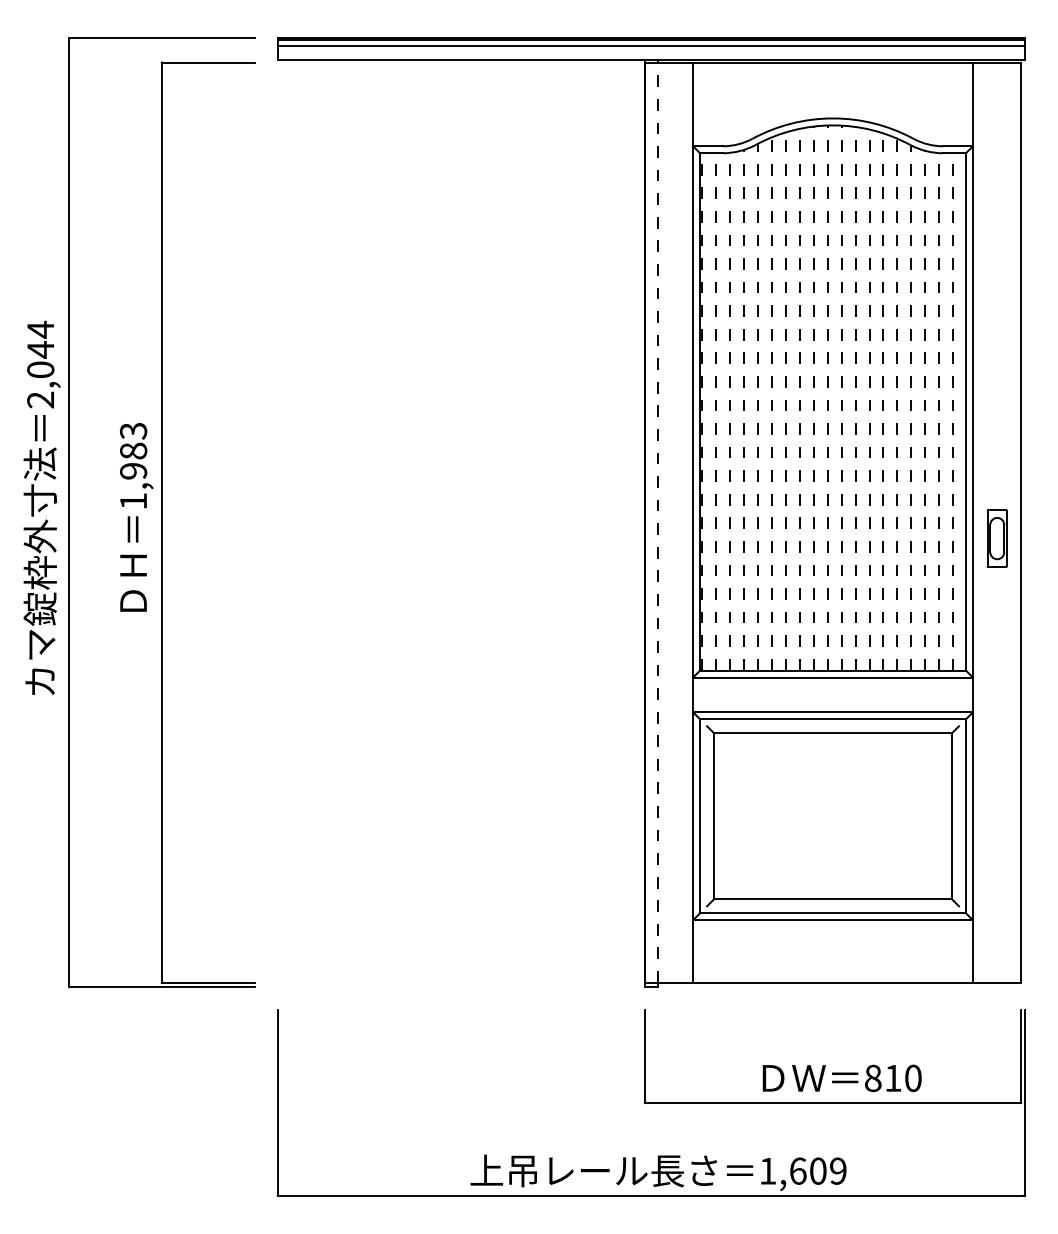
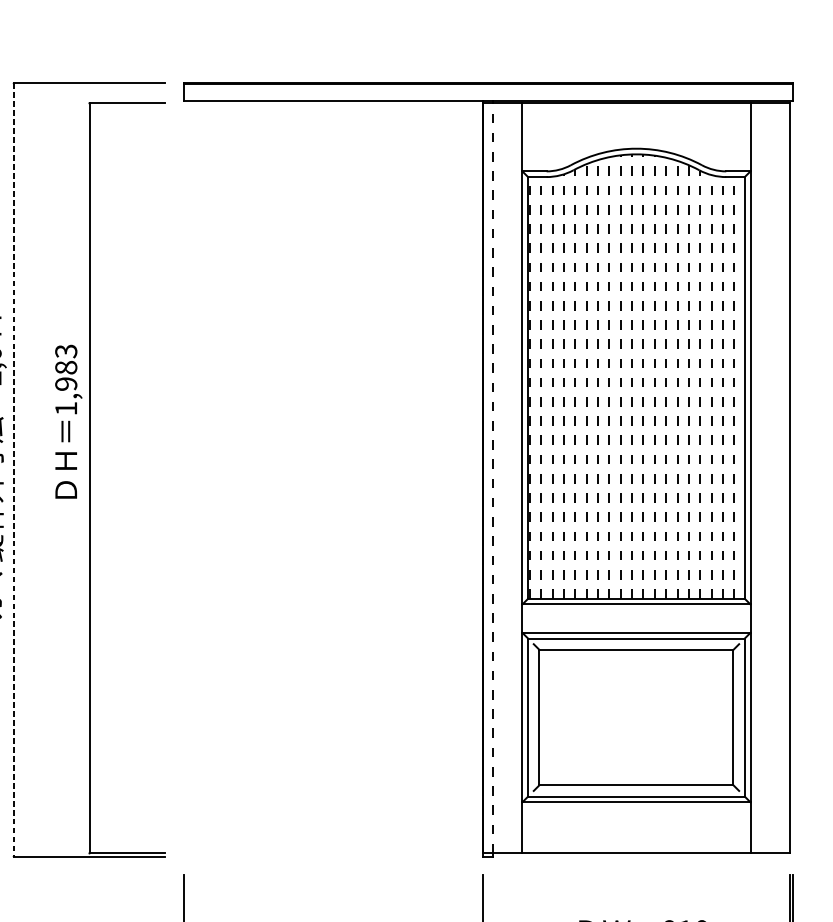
line: (651, 45) -> (488, 89), removed
line: (69, 513) -> (14, 470), solid -> dashed
text: (136, 517) -> (68, 421), moved
part: (996, 538) -> (769, 491), removed

